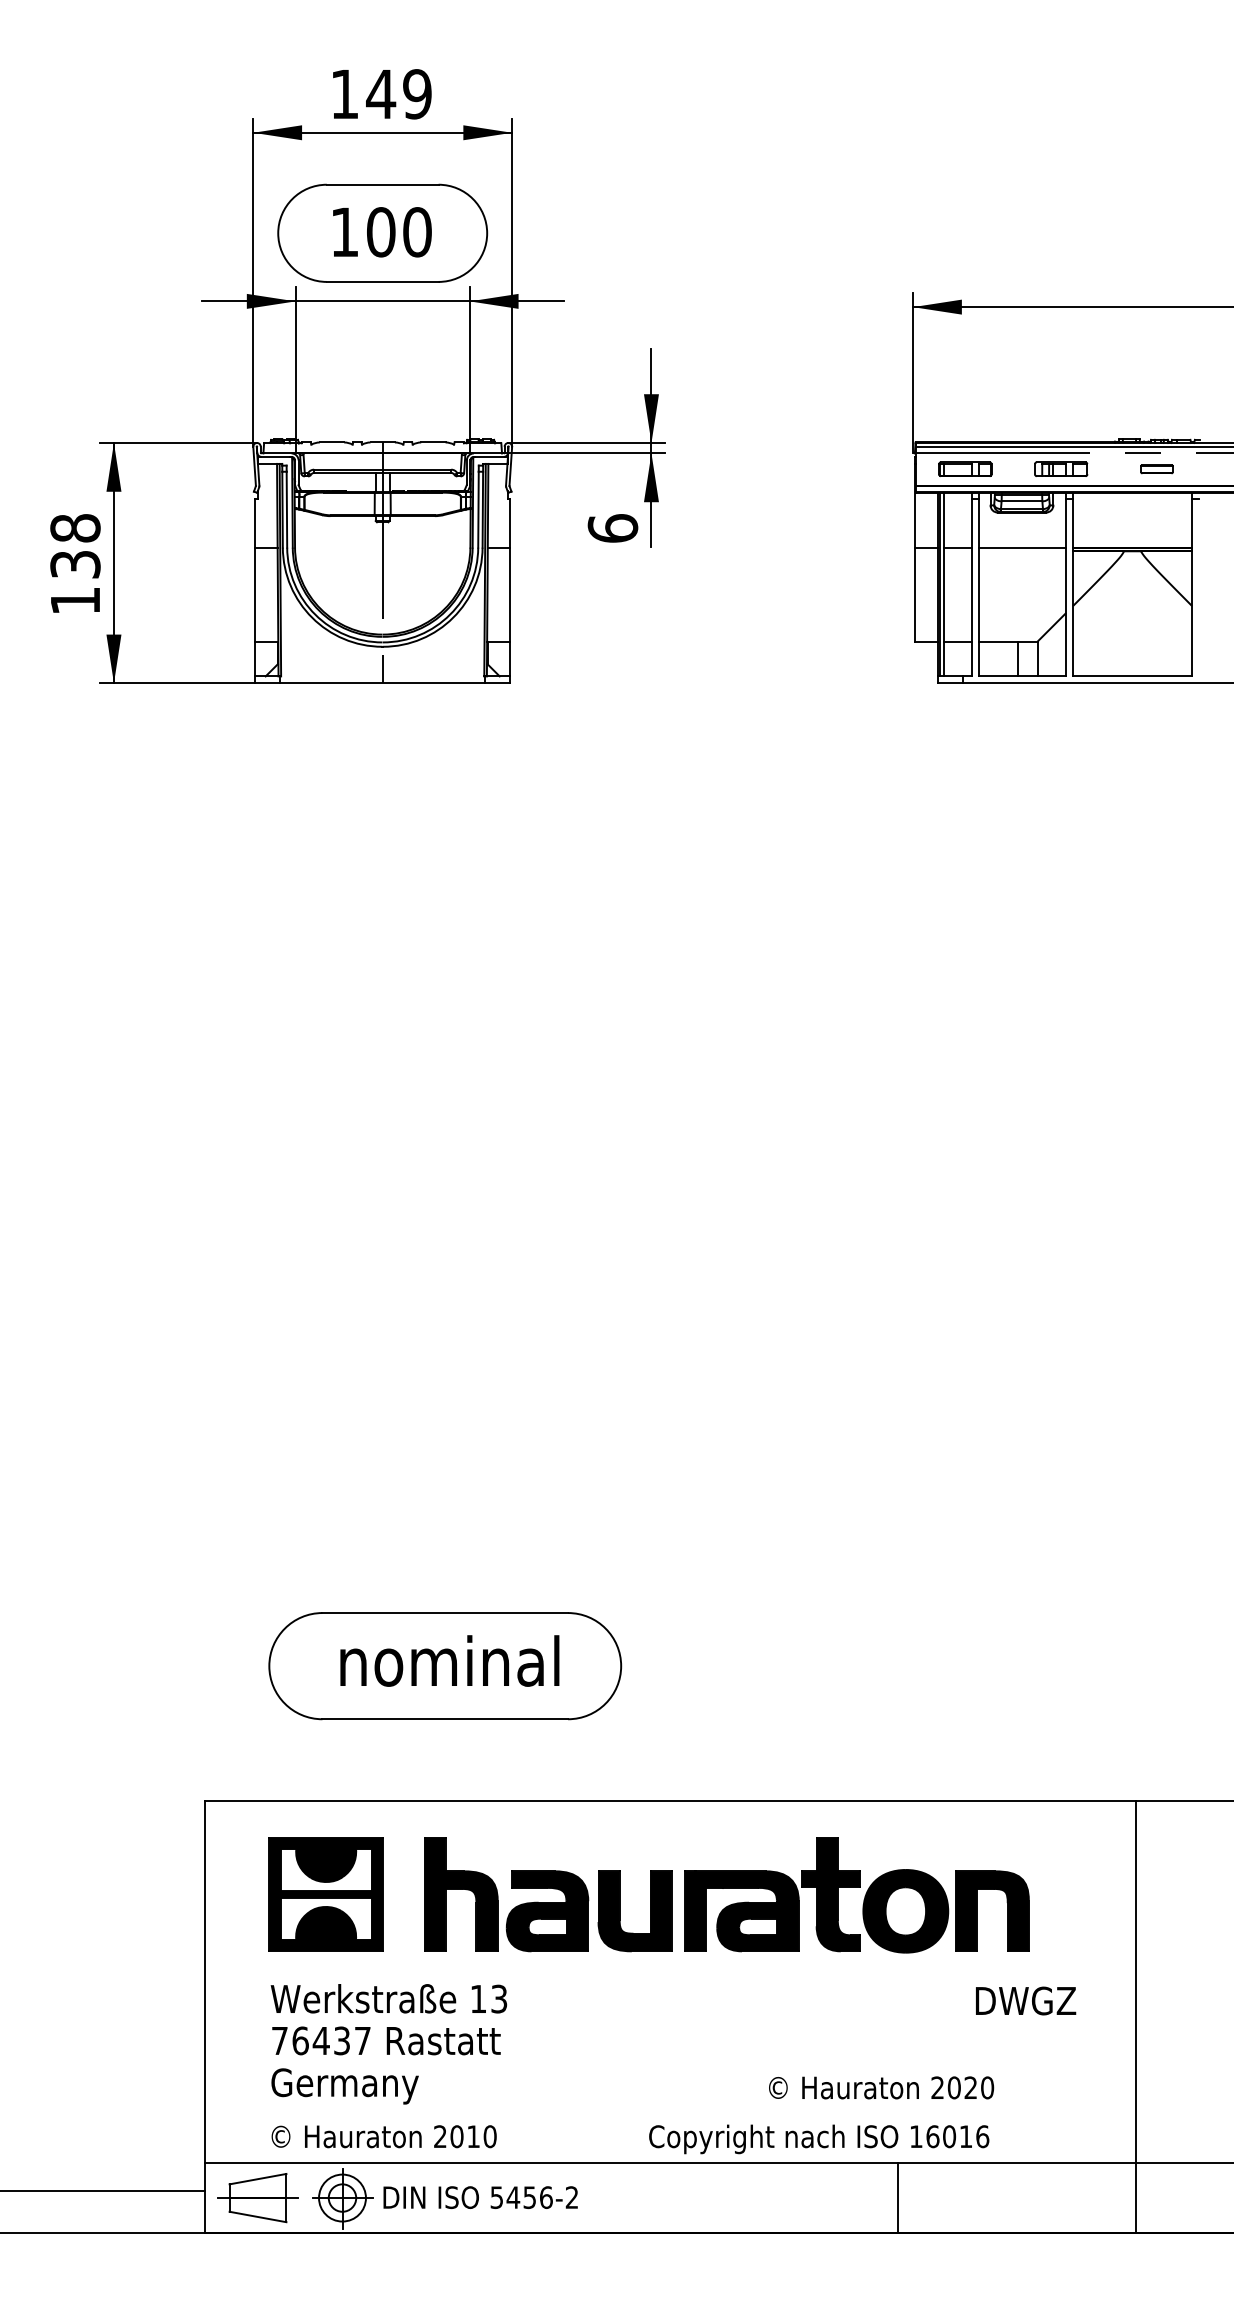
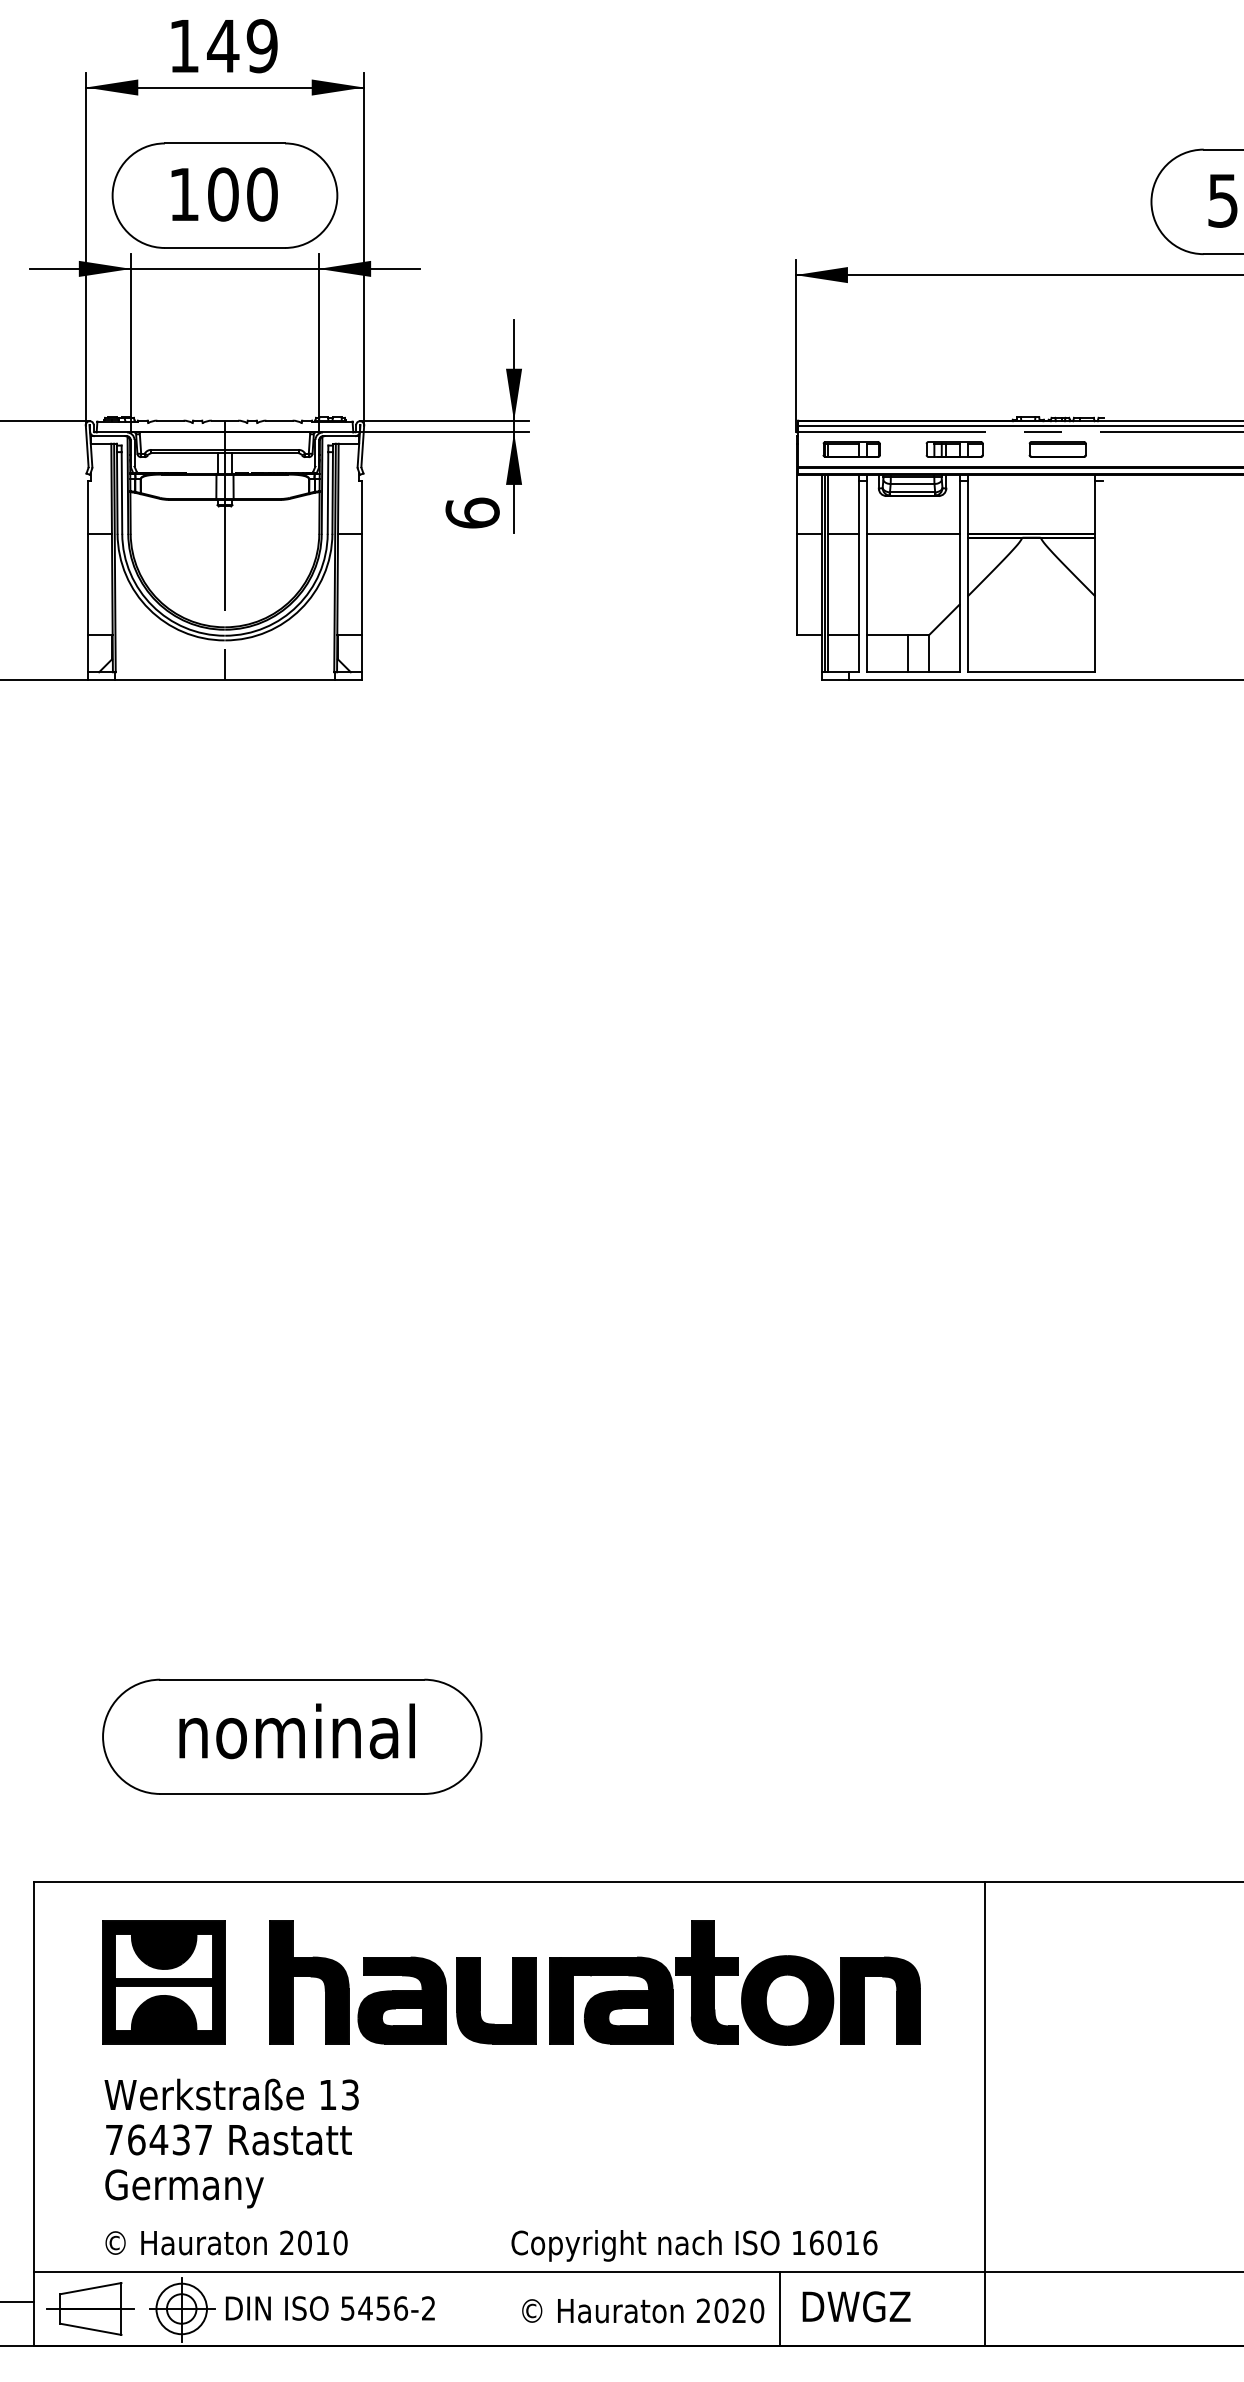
part: (1156, 468) -> (1057, 448), size x1.67
text: (1026, 2000) -> (857, 2306), moved
line: (1135, 2016) -> (985, 2113), moved
text: (881, 2087) -> (643, 2310), moved

